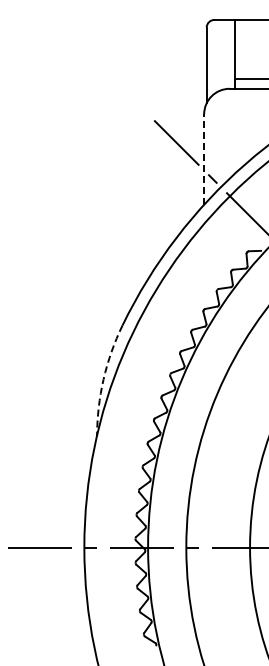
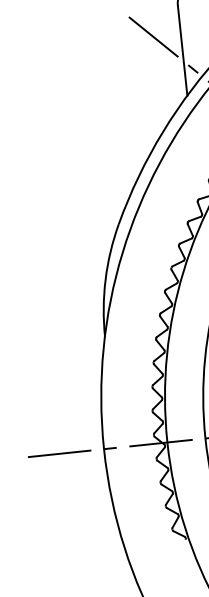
line: (204, 159) -> (182, 50), dashed -> solid
arc: (103, 379) -> (105, 279), dashed -> solid

